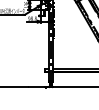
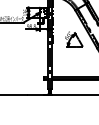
part: (75, 31) -> (74, 39), added

